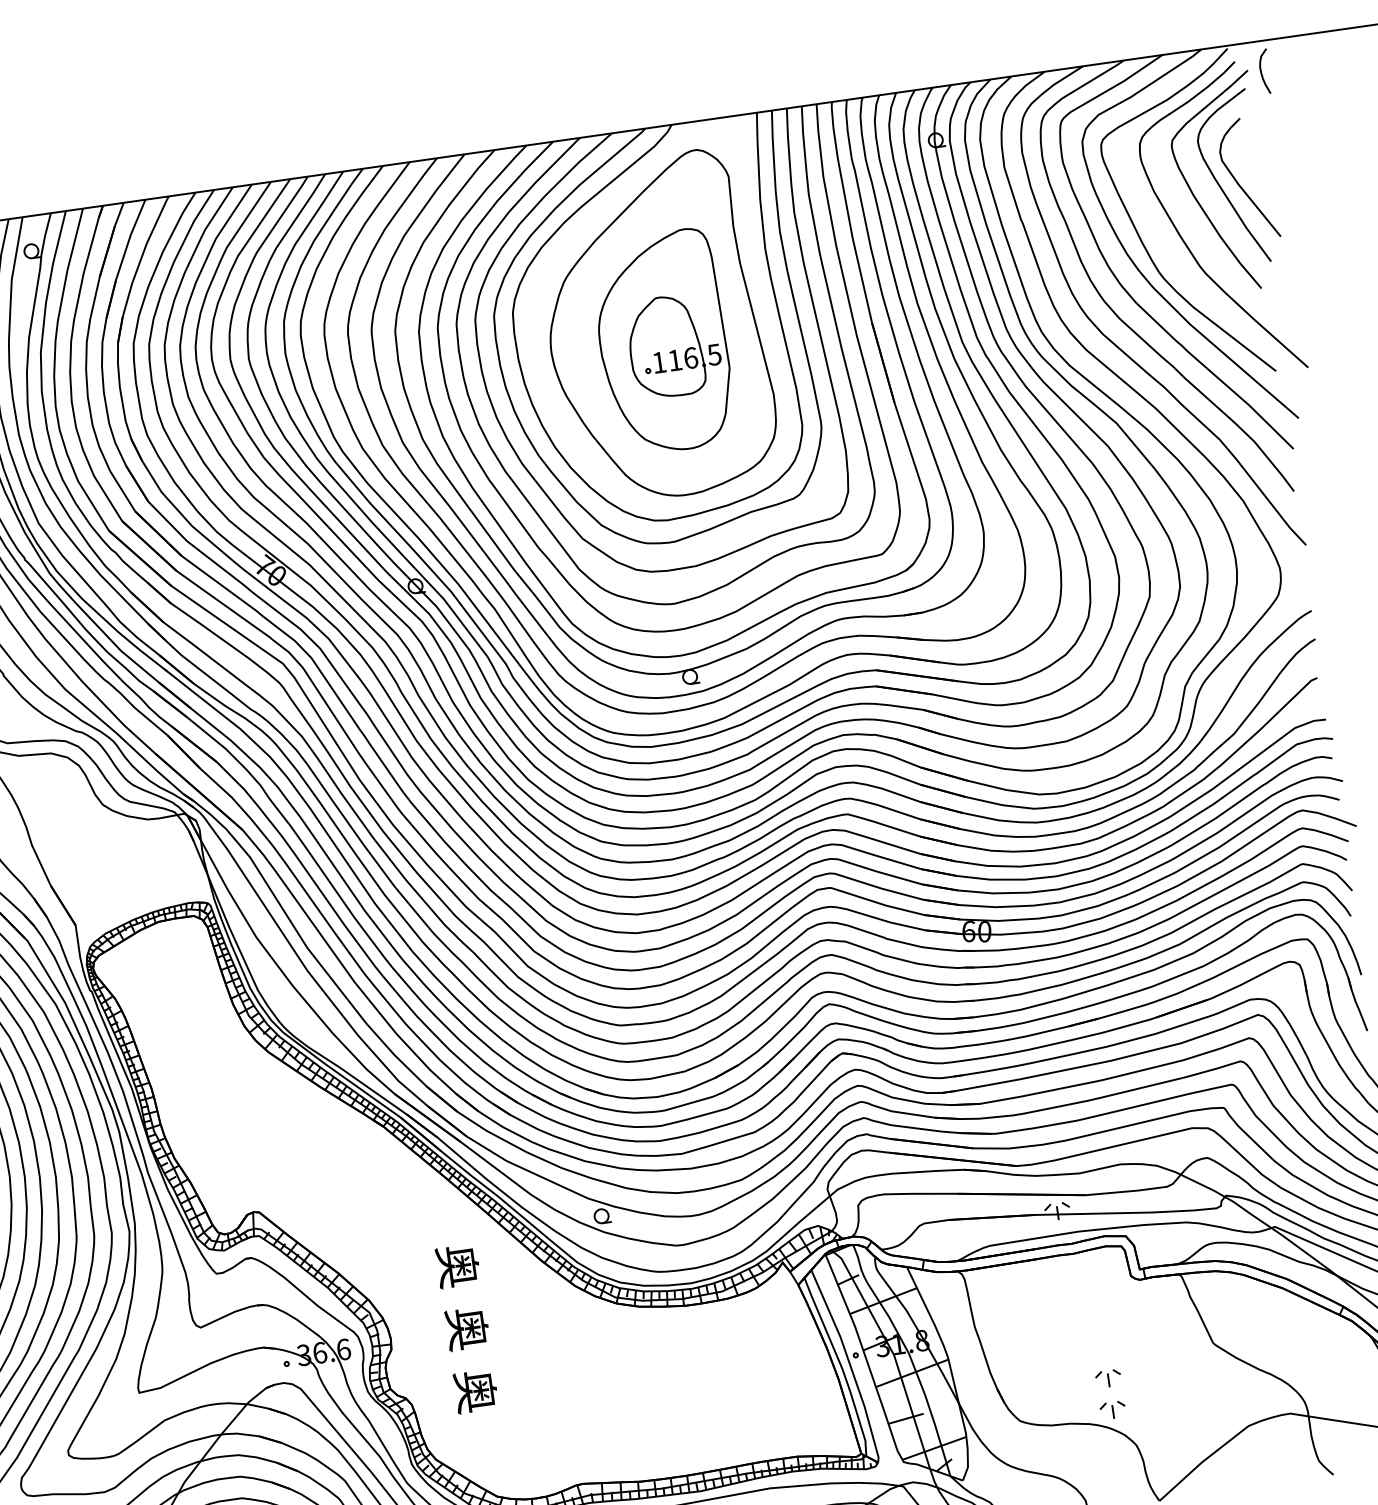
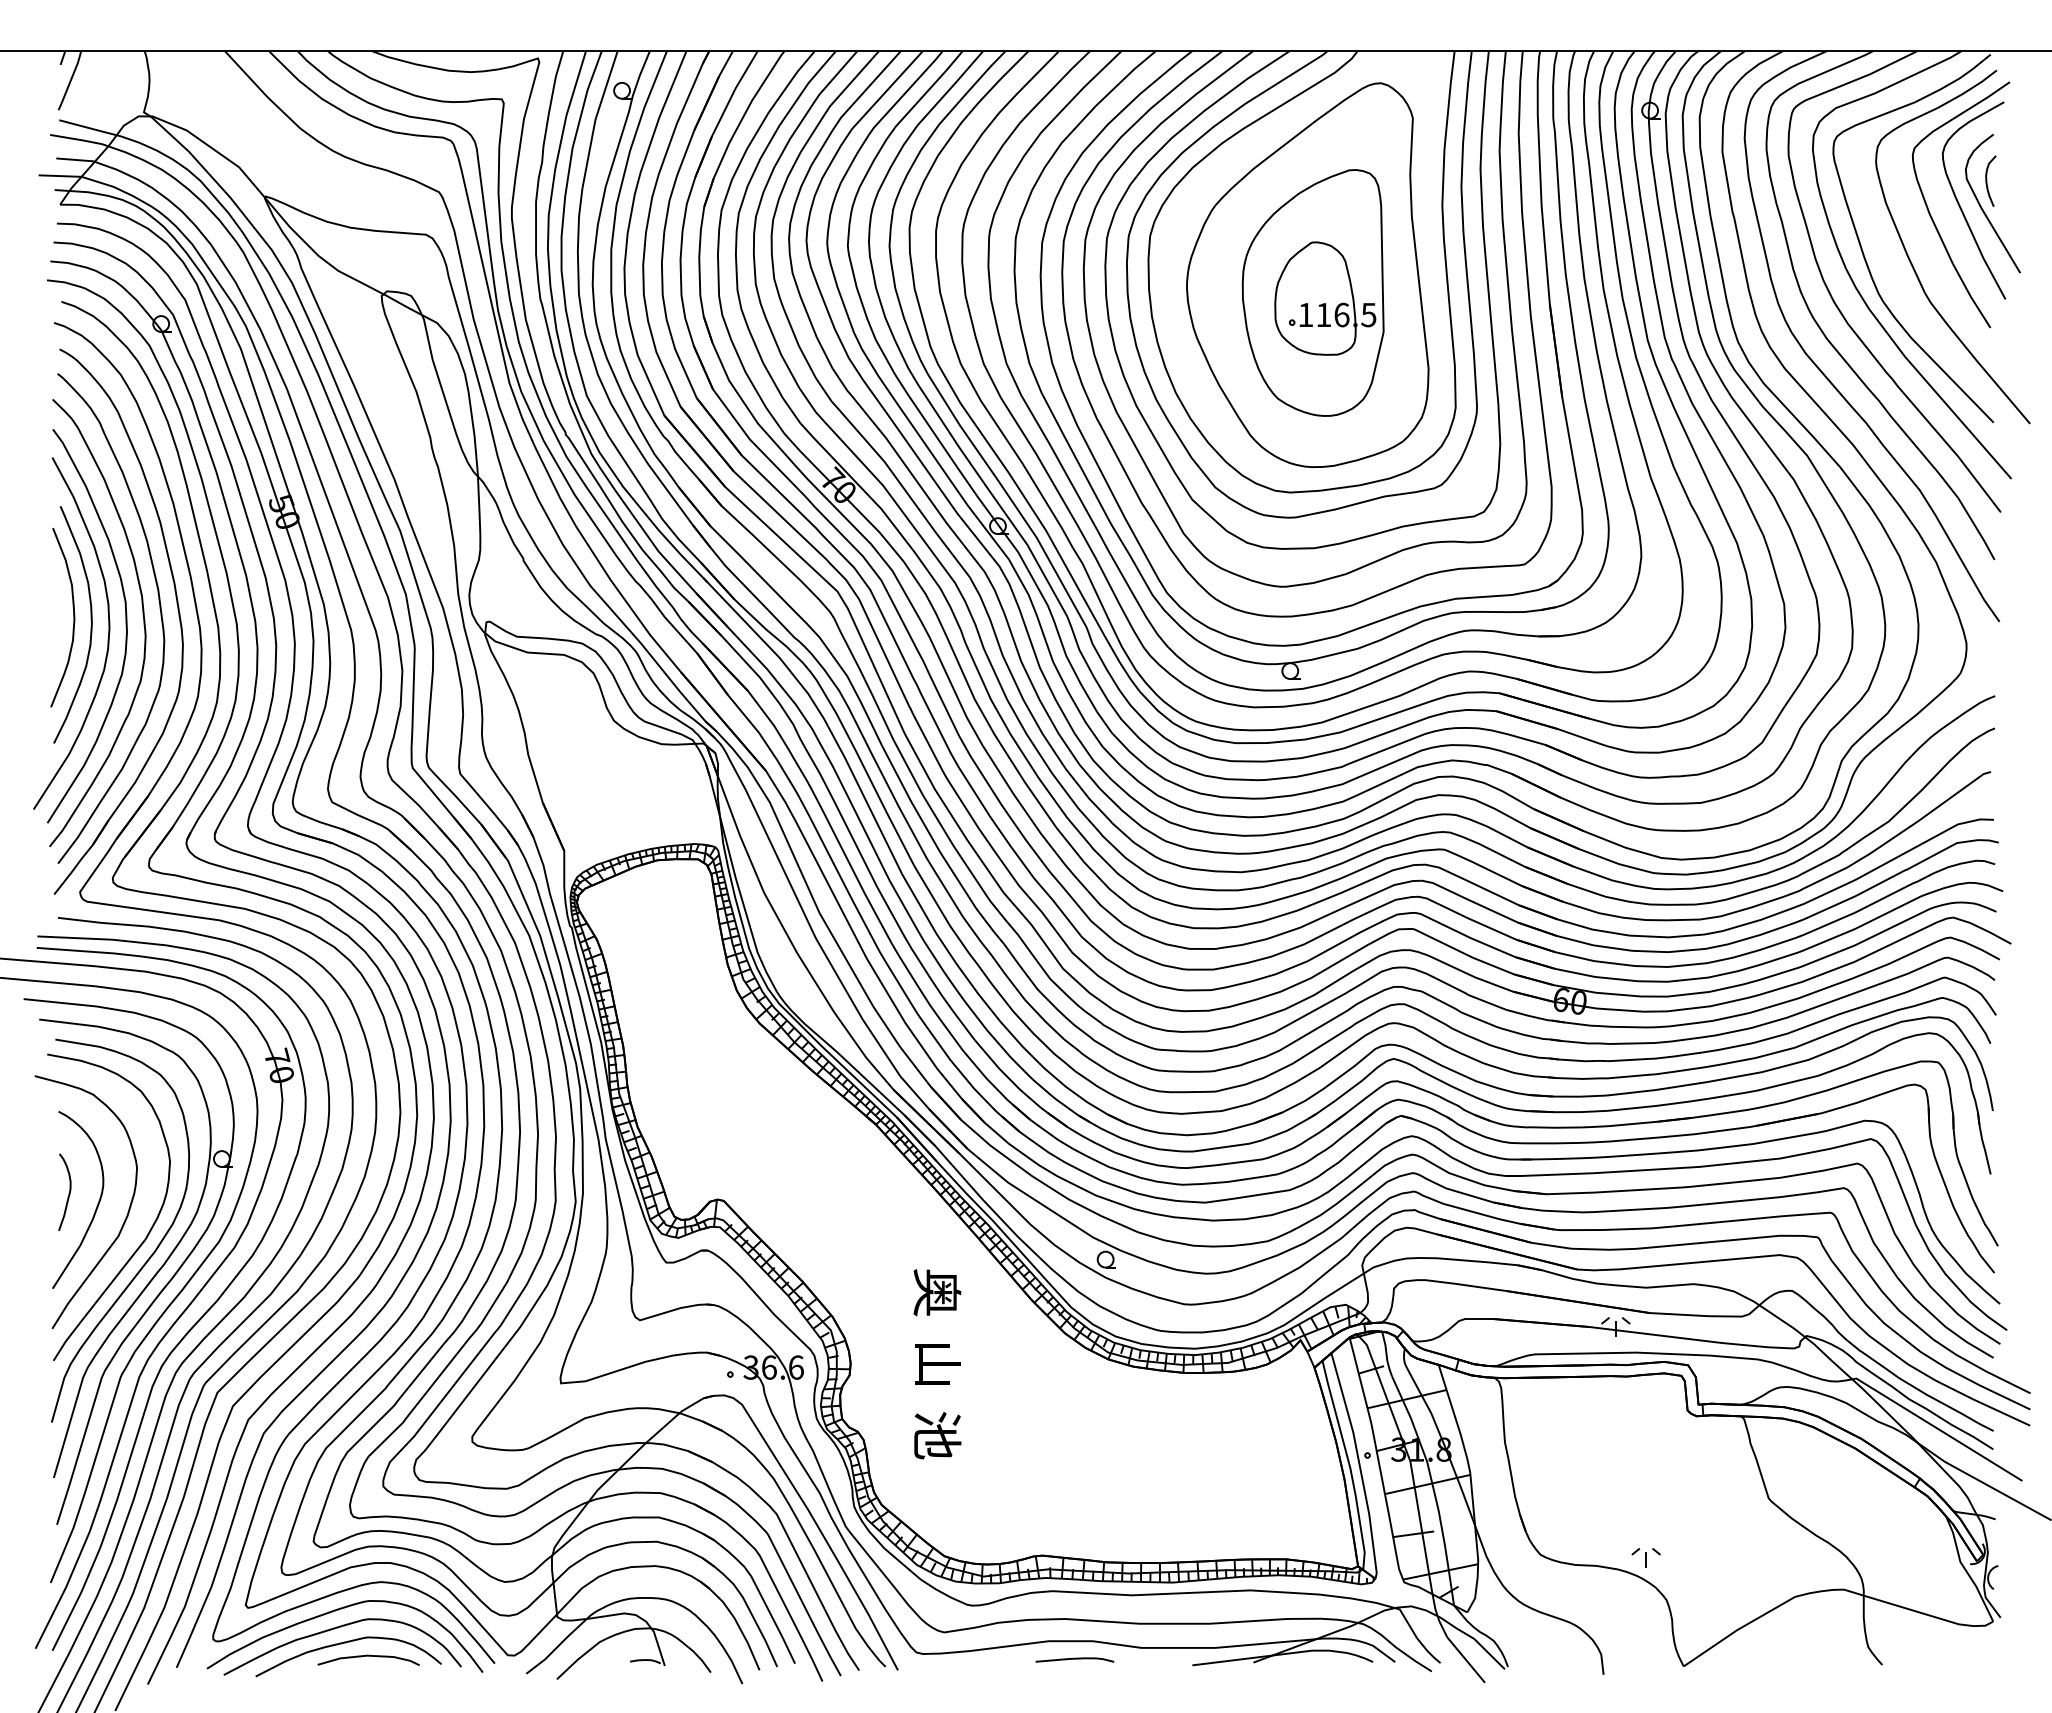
curve: (1261, 71) -> (1987, 180), moved
text: (467, 1328) -> (937, 1363), 奥 -> 山
part: (1107, 1378) -> (1645, 1521), removed
text: (476, 1391) -> (937, 1435), 奥 -> 池

